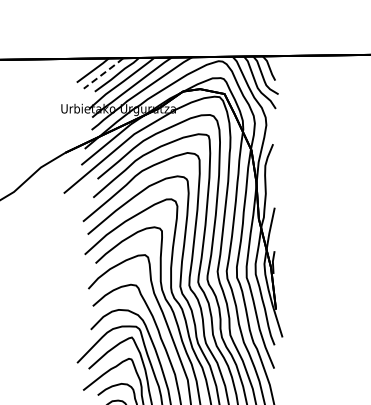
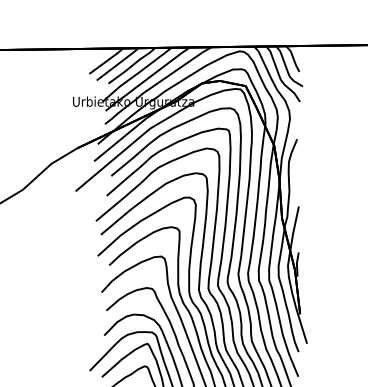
line: (104, 73) -> (118, 64), dashed -> solid

